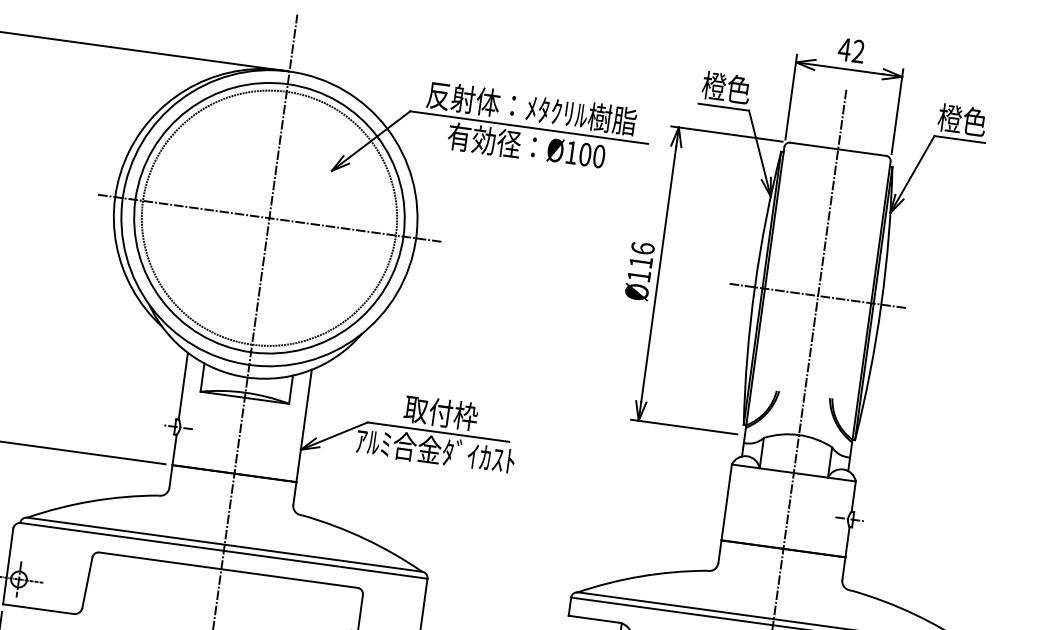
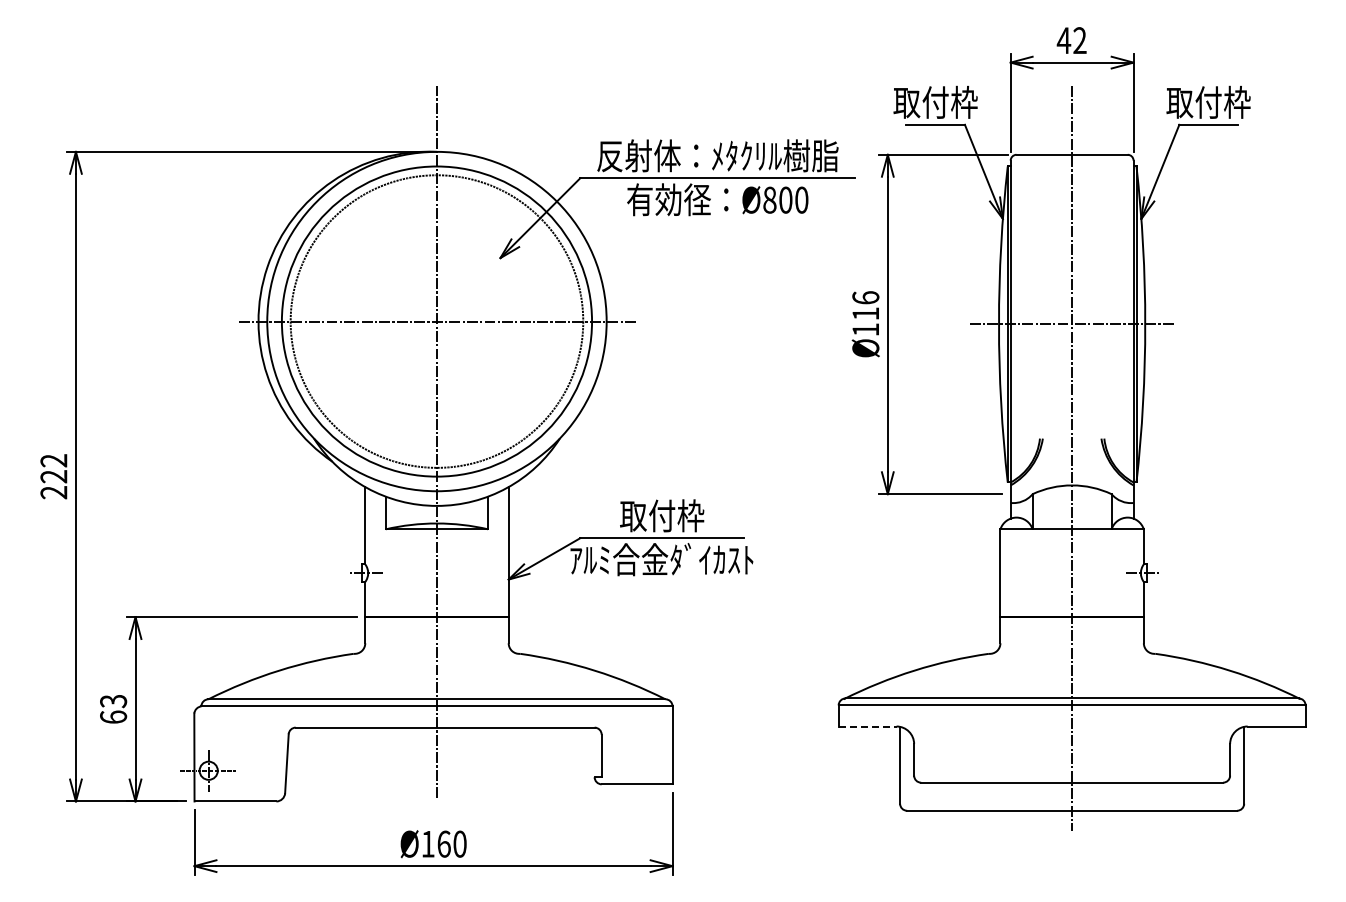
text: (726, 87) -> (935, 101), 橙色 -> 取付枠
text: (962, 119) -> (1208, 101), 橙色 -> 取付枠
text: (571, 152) -> (769, 199), Ø100 -> Ø800
line: (593, 619) -> (867, 726), solid -> dashed

